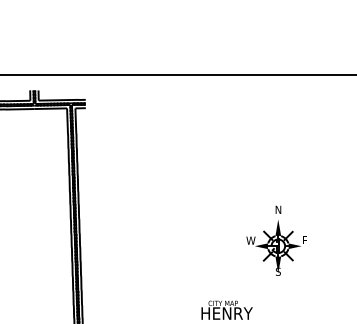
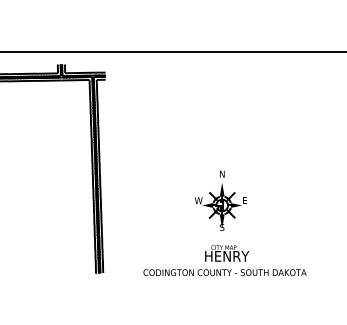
part: (276, 240) -> (220, 200), moved

